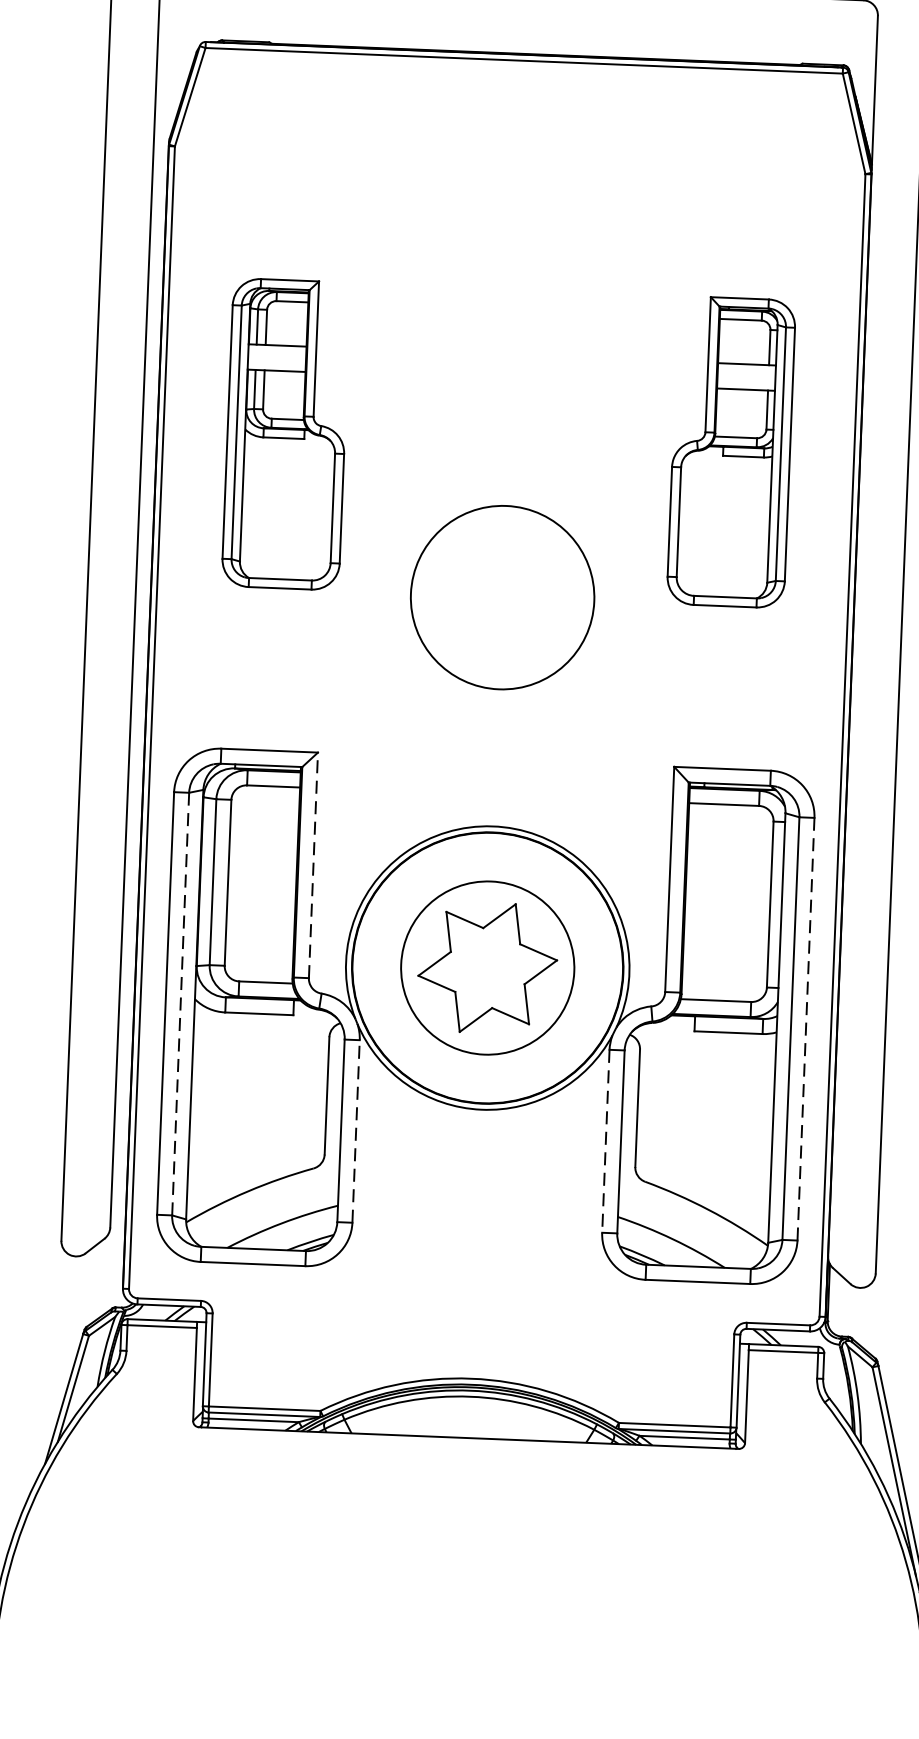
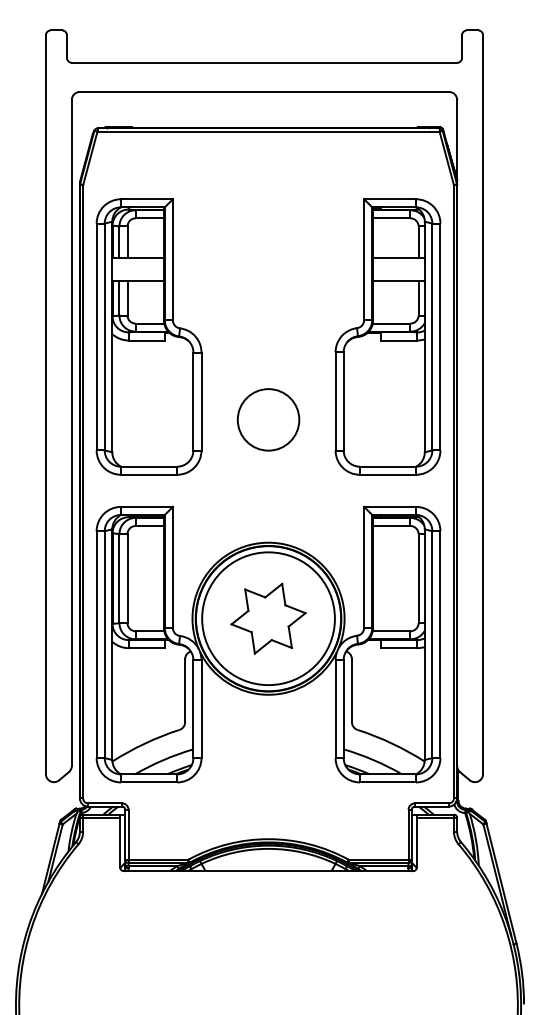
part: (285, 433) -> (148, 336), size x1.67
part: (730, 451) -> (387, 336), size x1.67
circle: (502, 596) -> (268, 419), size x0.62
line: (312, 865) -> (172, 567), dashed -> solid
circle: (487, 967) -> (268, 618), size x1.43
line: (180, 1003) -> (104, 644), dashed -> solid
line: (806, 1028) -> (440, 644), dashed -> solid
line: (356, 1130) -> (201, 708), dashed -> solid
line: (605, 1142) -> (335, 709), dashed -> solid

